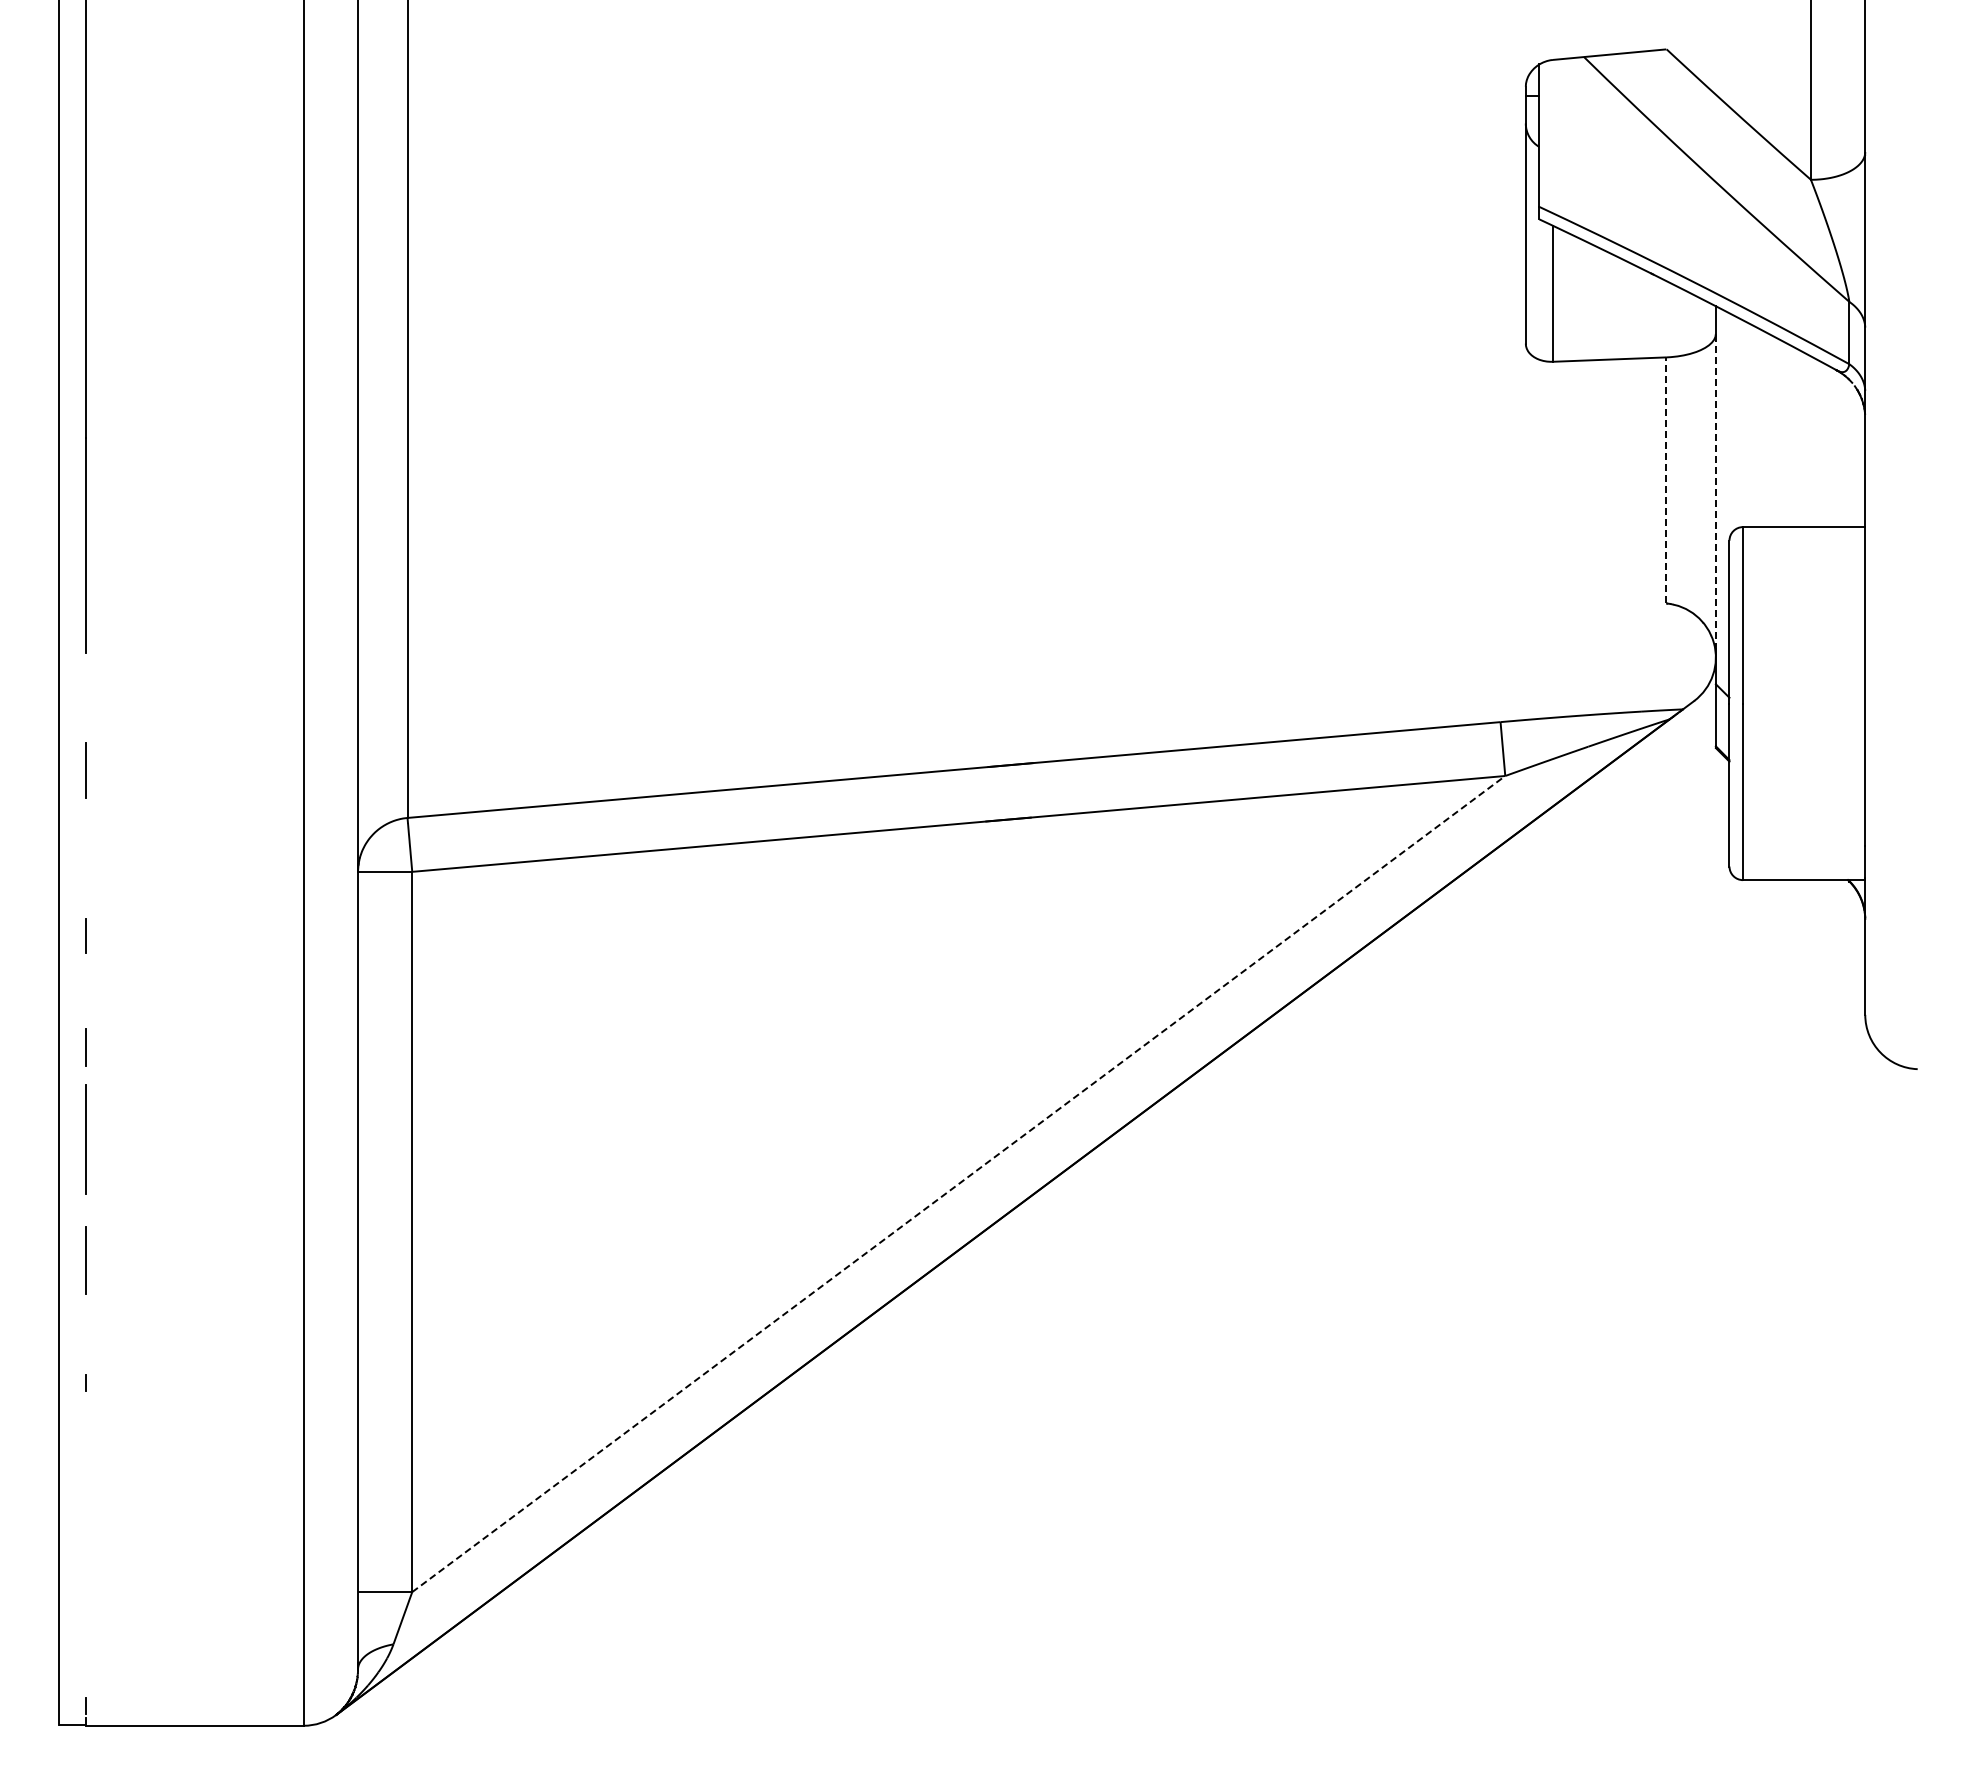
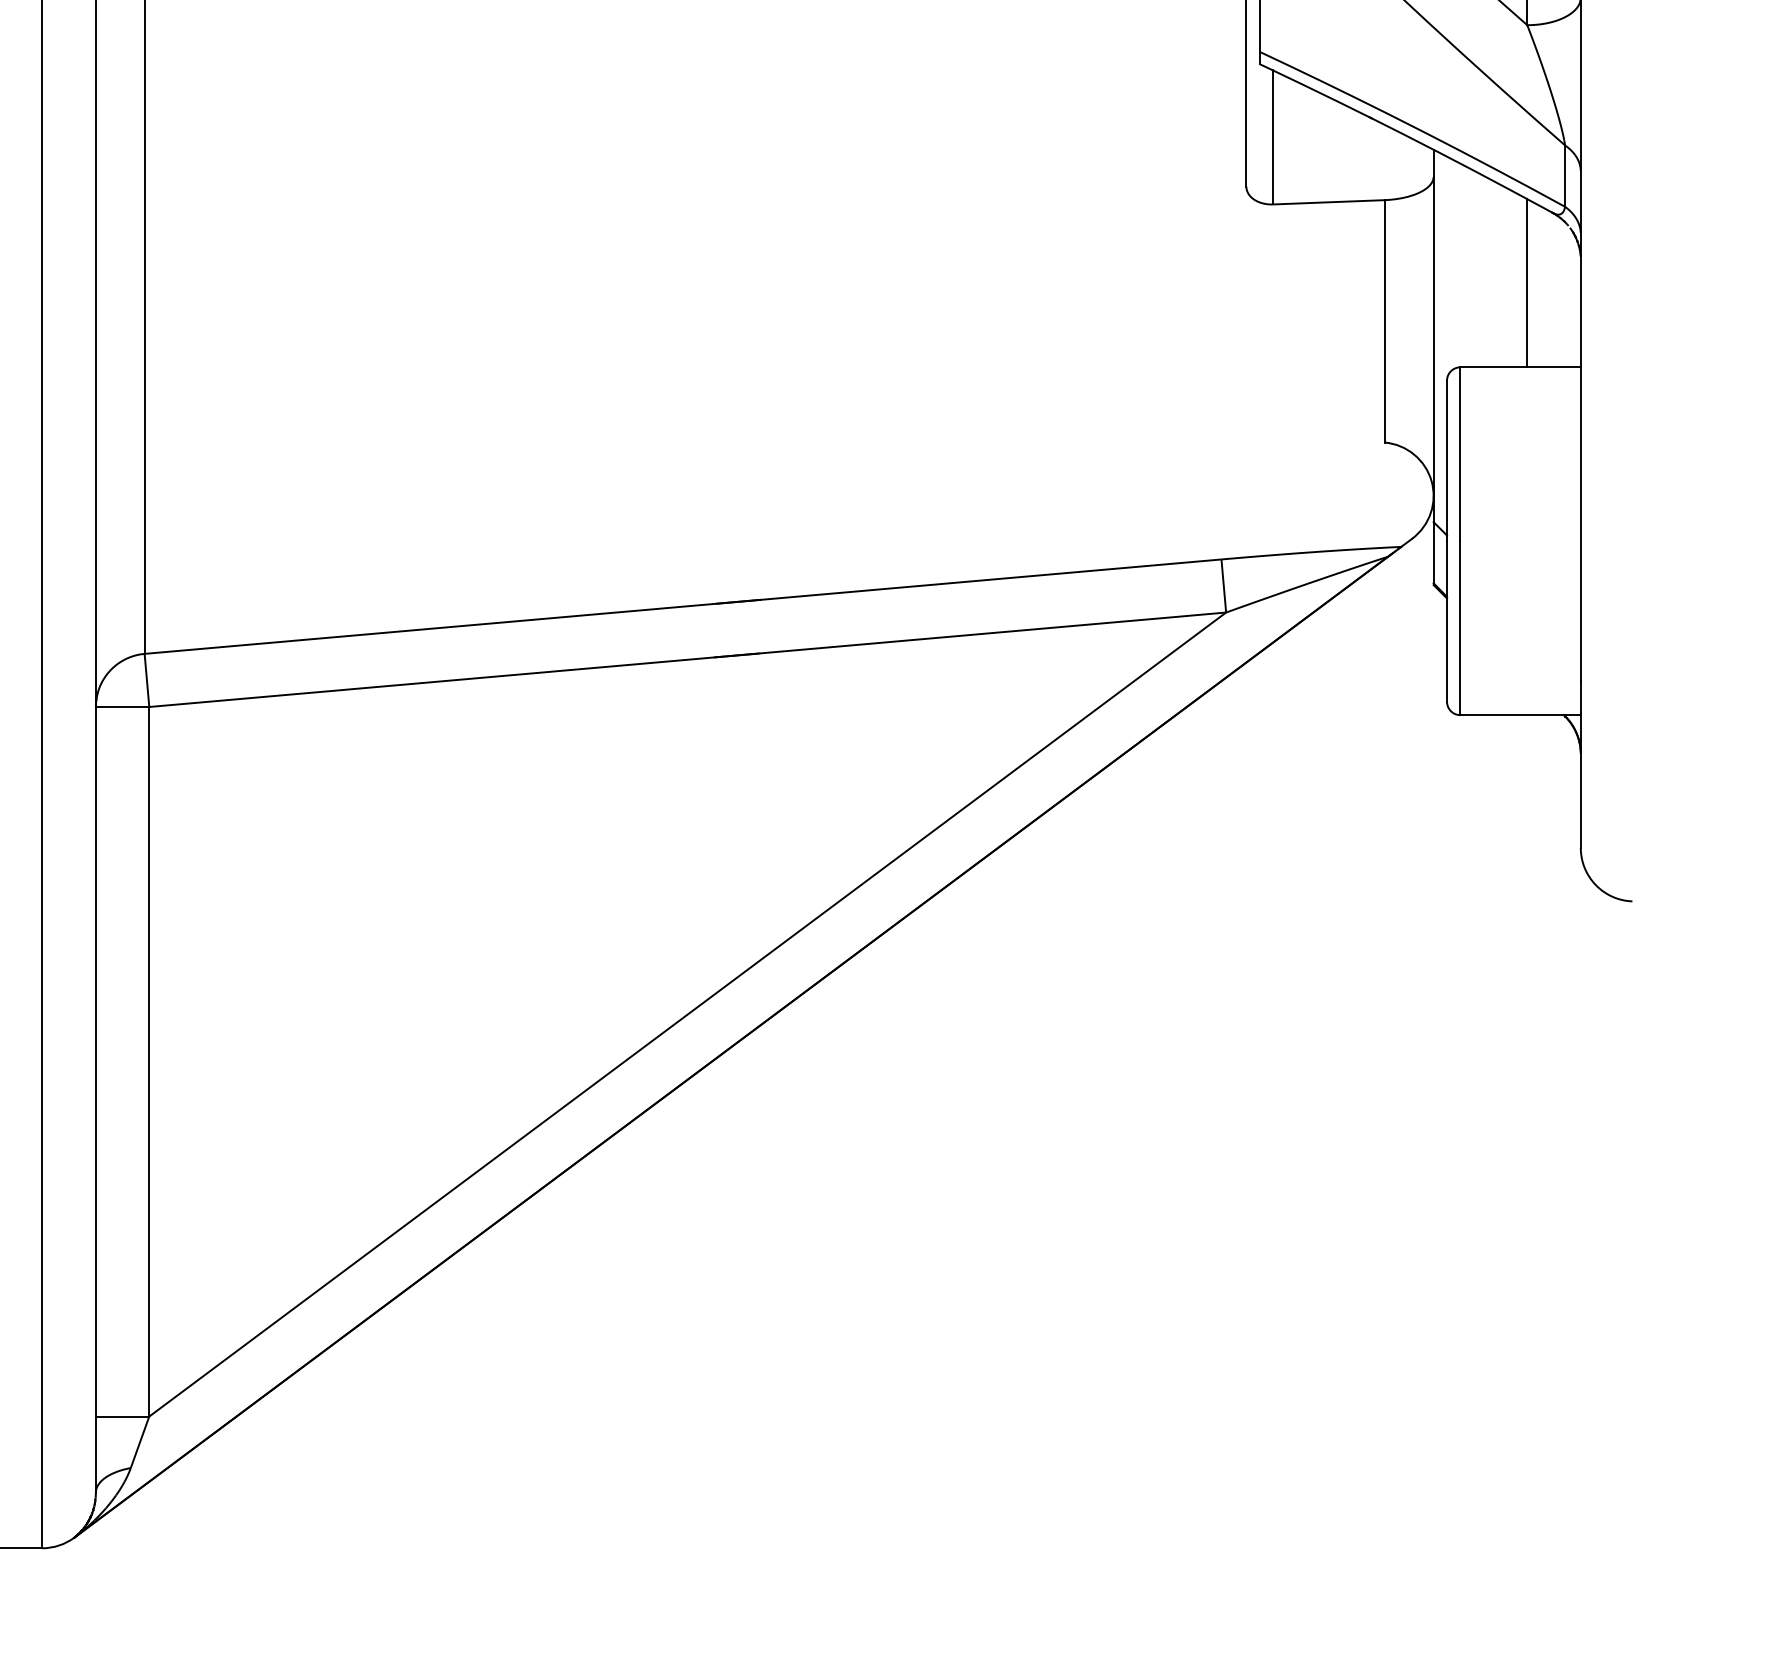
line: (1810, 441) -> (1526, 283), added
line: (1666, 479) -> (1384, 320), dashed -> solid
line: (1715, 491) -> (1433, 332), dashed -> solid
line: (959, 1183) -> (688, 1014), dashed -> solid

